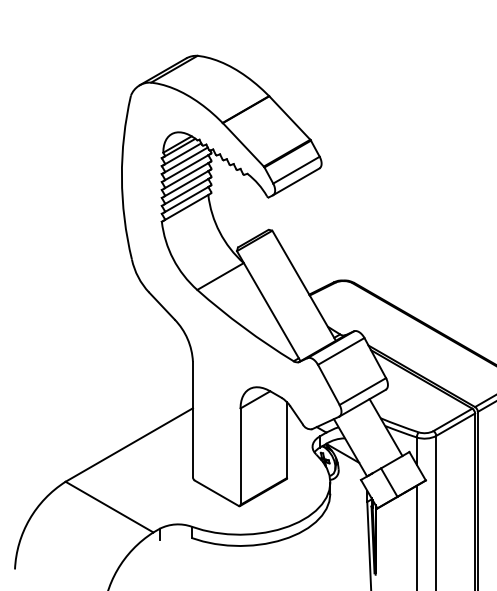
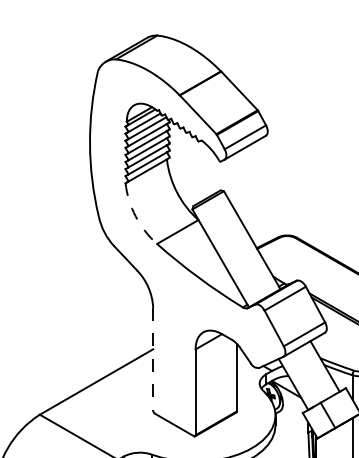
arc: (173, 259) -> (135, 216), solid -> dashed
line: (192, 419) -> (152, 359), solid -> dashed

